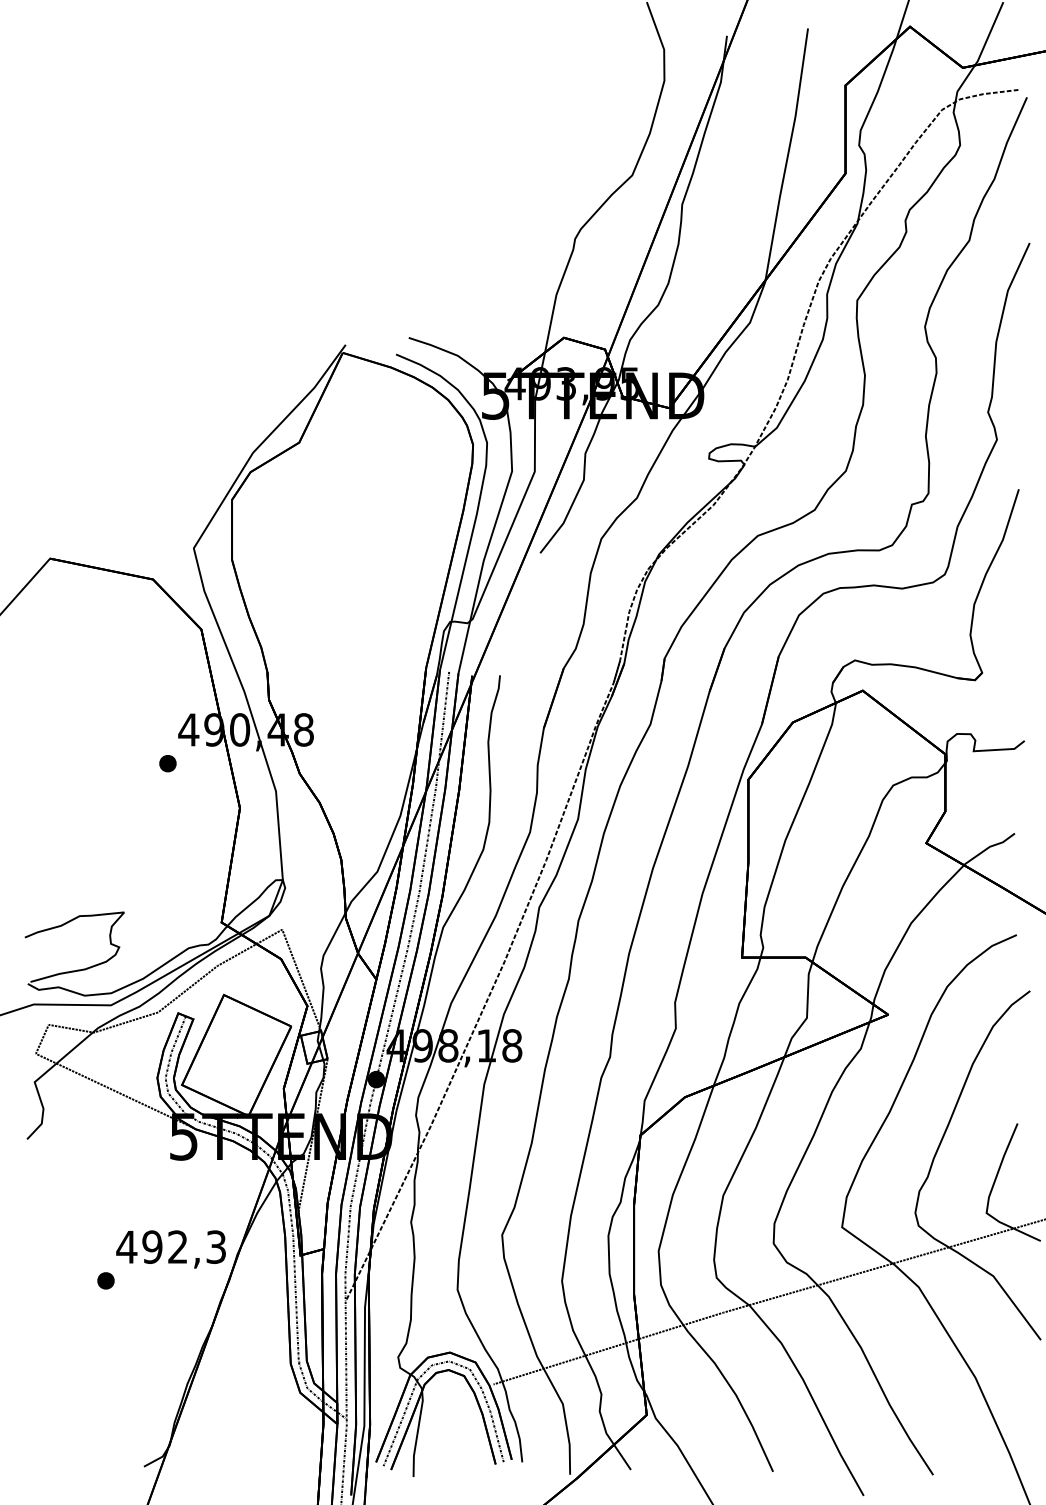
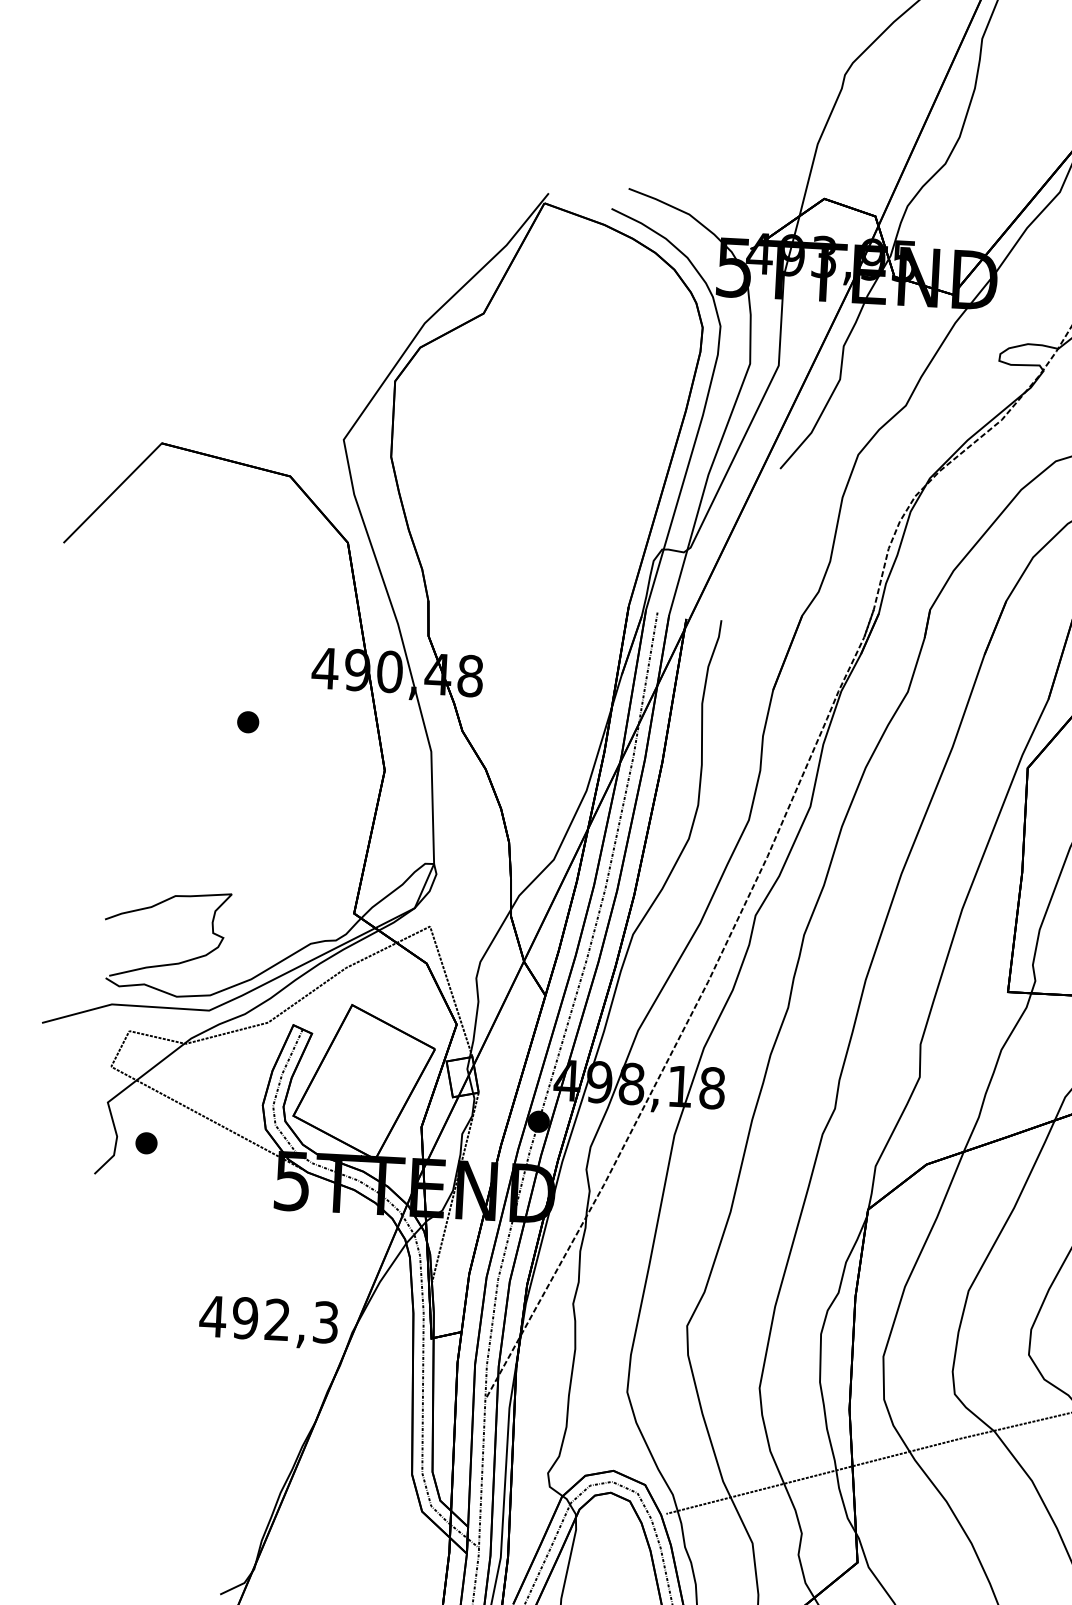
part: (167, 763) -> (247, 722), moved
part: (105, 1280) -> (145, 1142), moved

